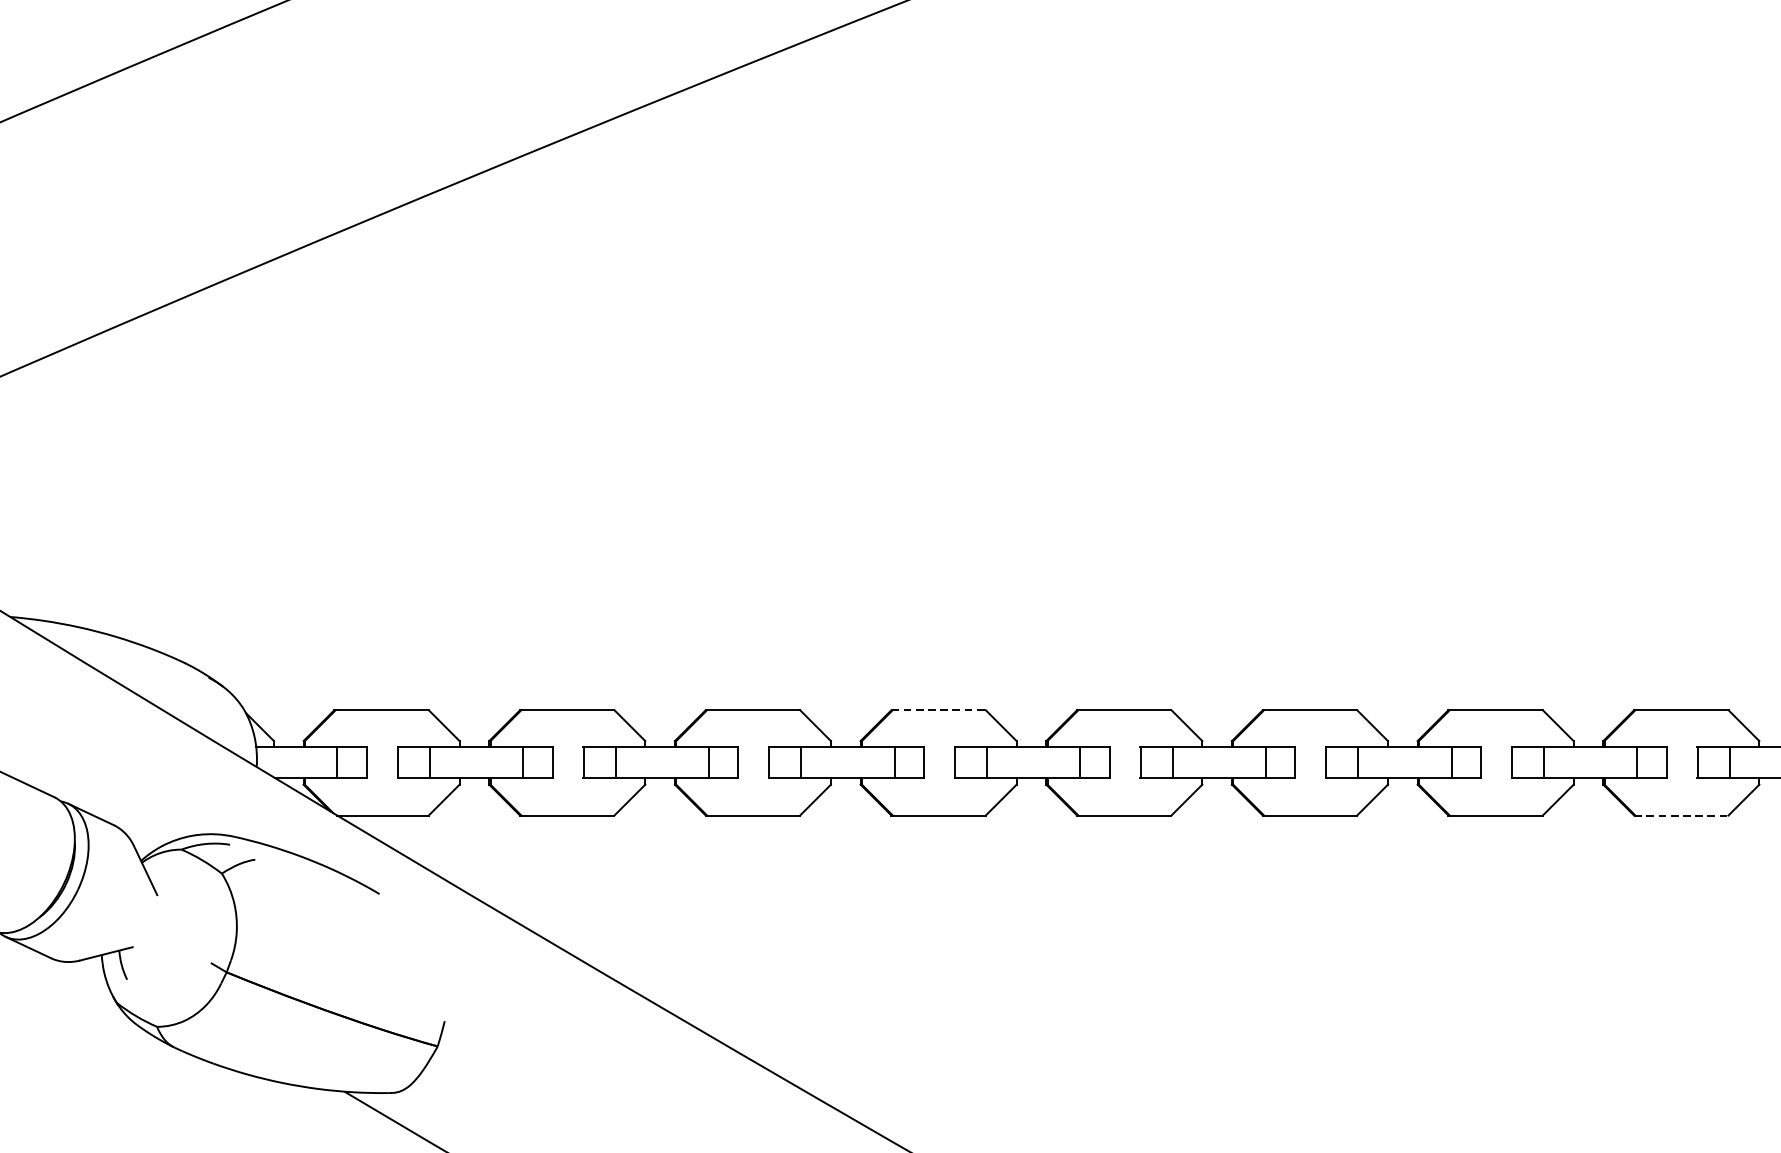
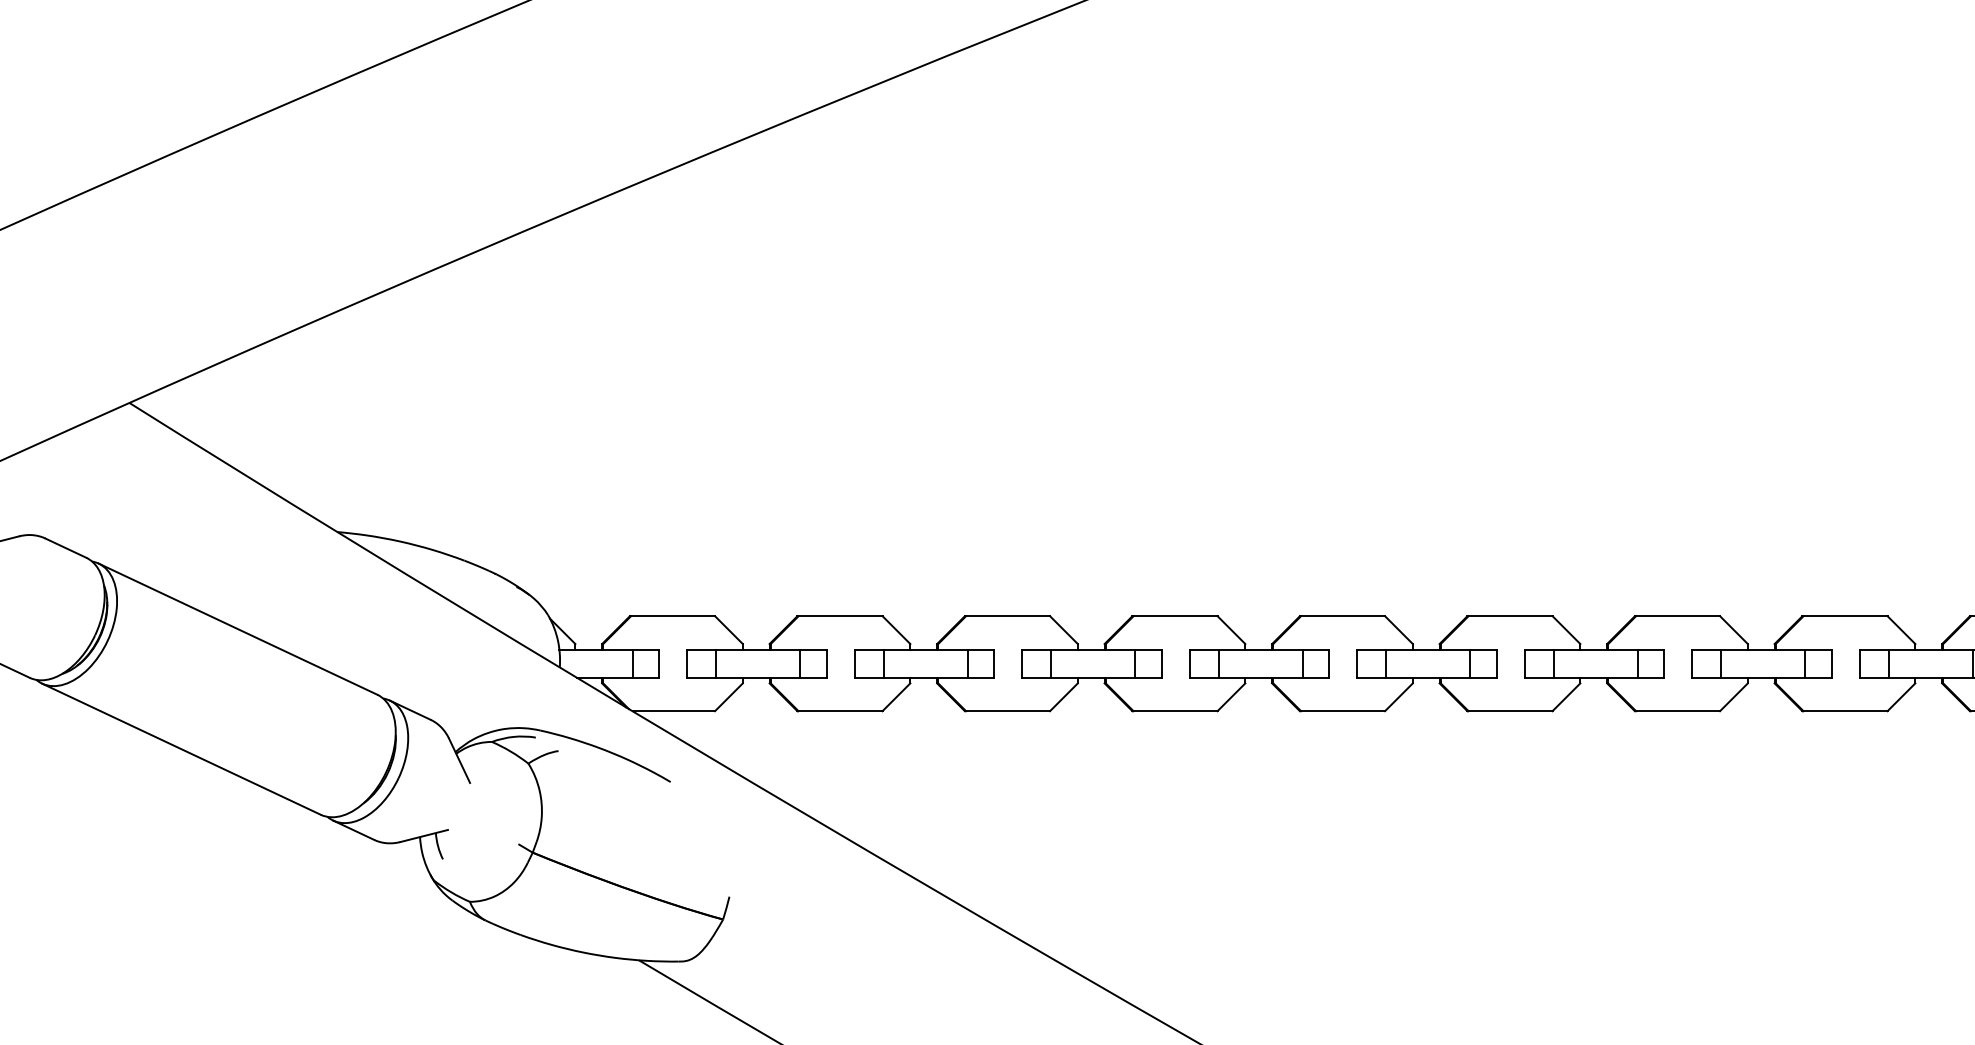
line: (938, 710) -> (1174, 616), dashed -> solid
line: (1680, 815) -> (1844, 711), dashed -> solid

